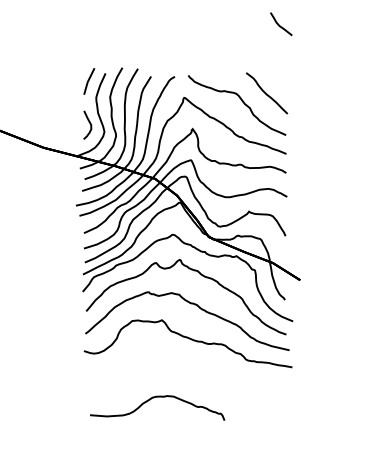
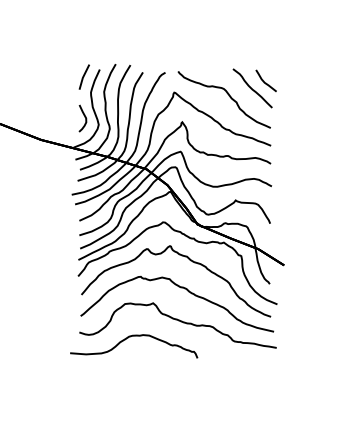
curve: (279, 24) -> (264, 81), moved
part: (153, 398) -> (130, 337), moved

